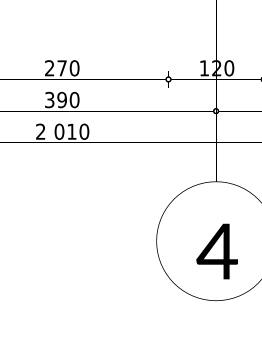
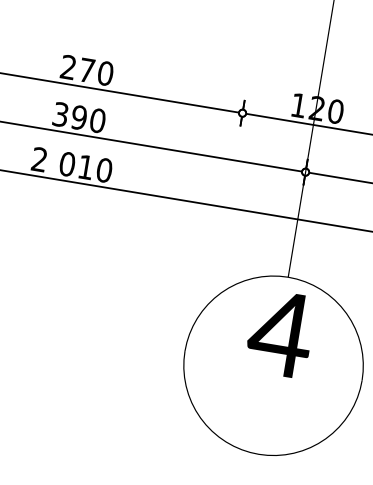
text: (216, 251) -> (279, 333), moved

